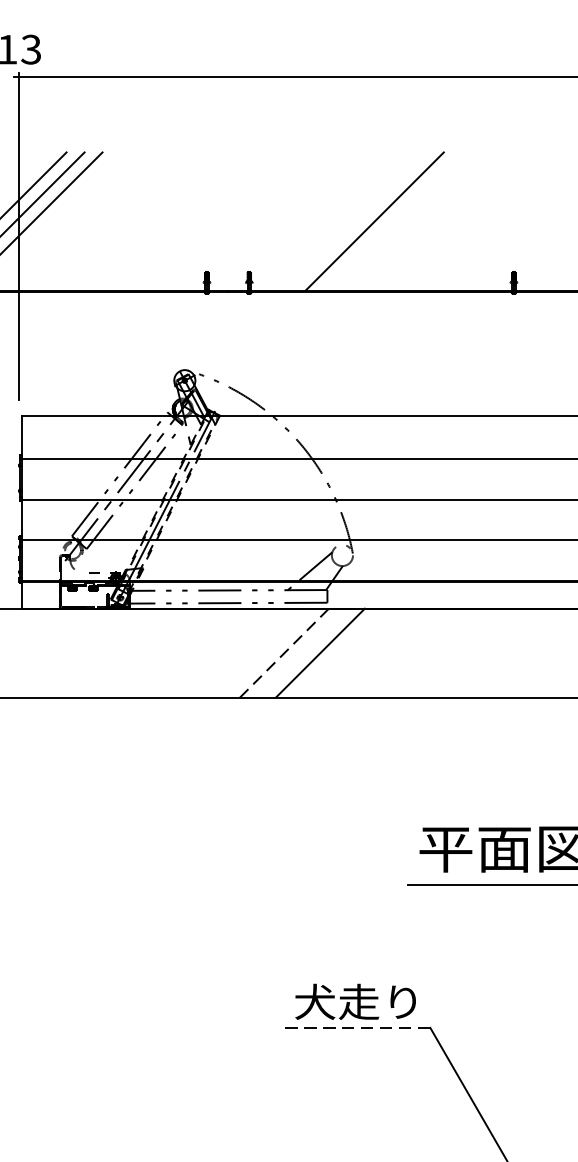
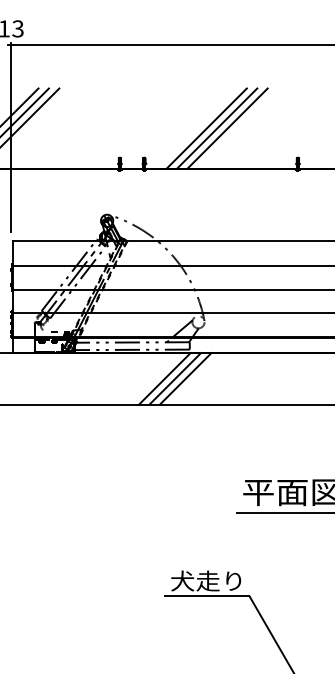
line: (356, 221) -> (206, 128), added
line: (392, 221) -> (227, 128), added
line: (302, 652) -> (175, 378), added
line: (283, 654) -> (164, 379), dashed -> solid
line: (356, 1028) -> (206, 596), dashed -> solid

